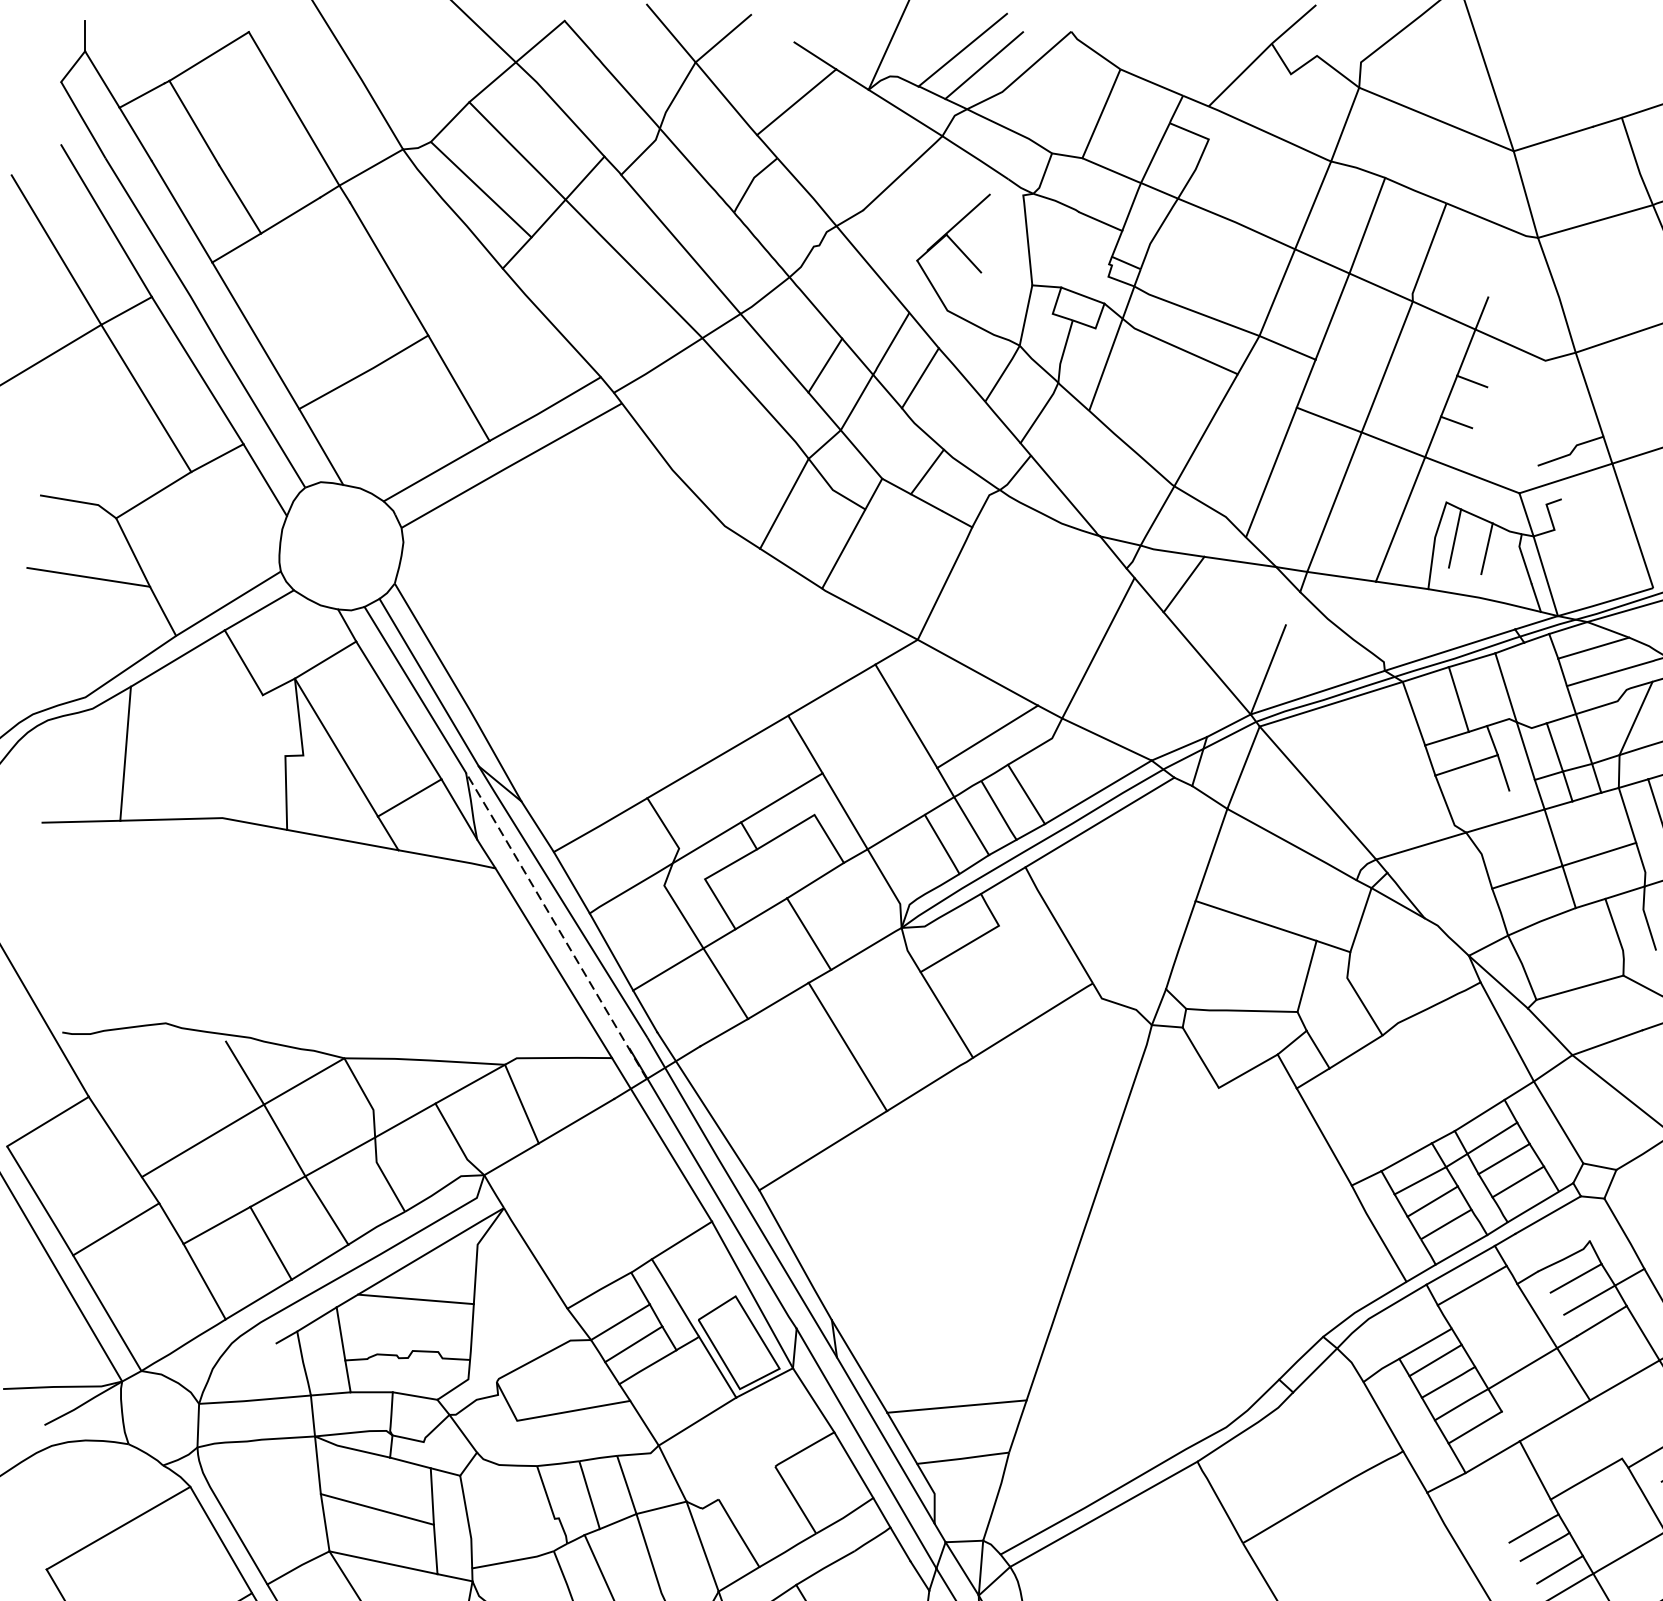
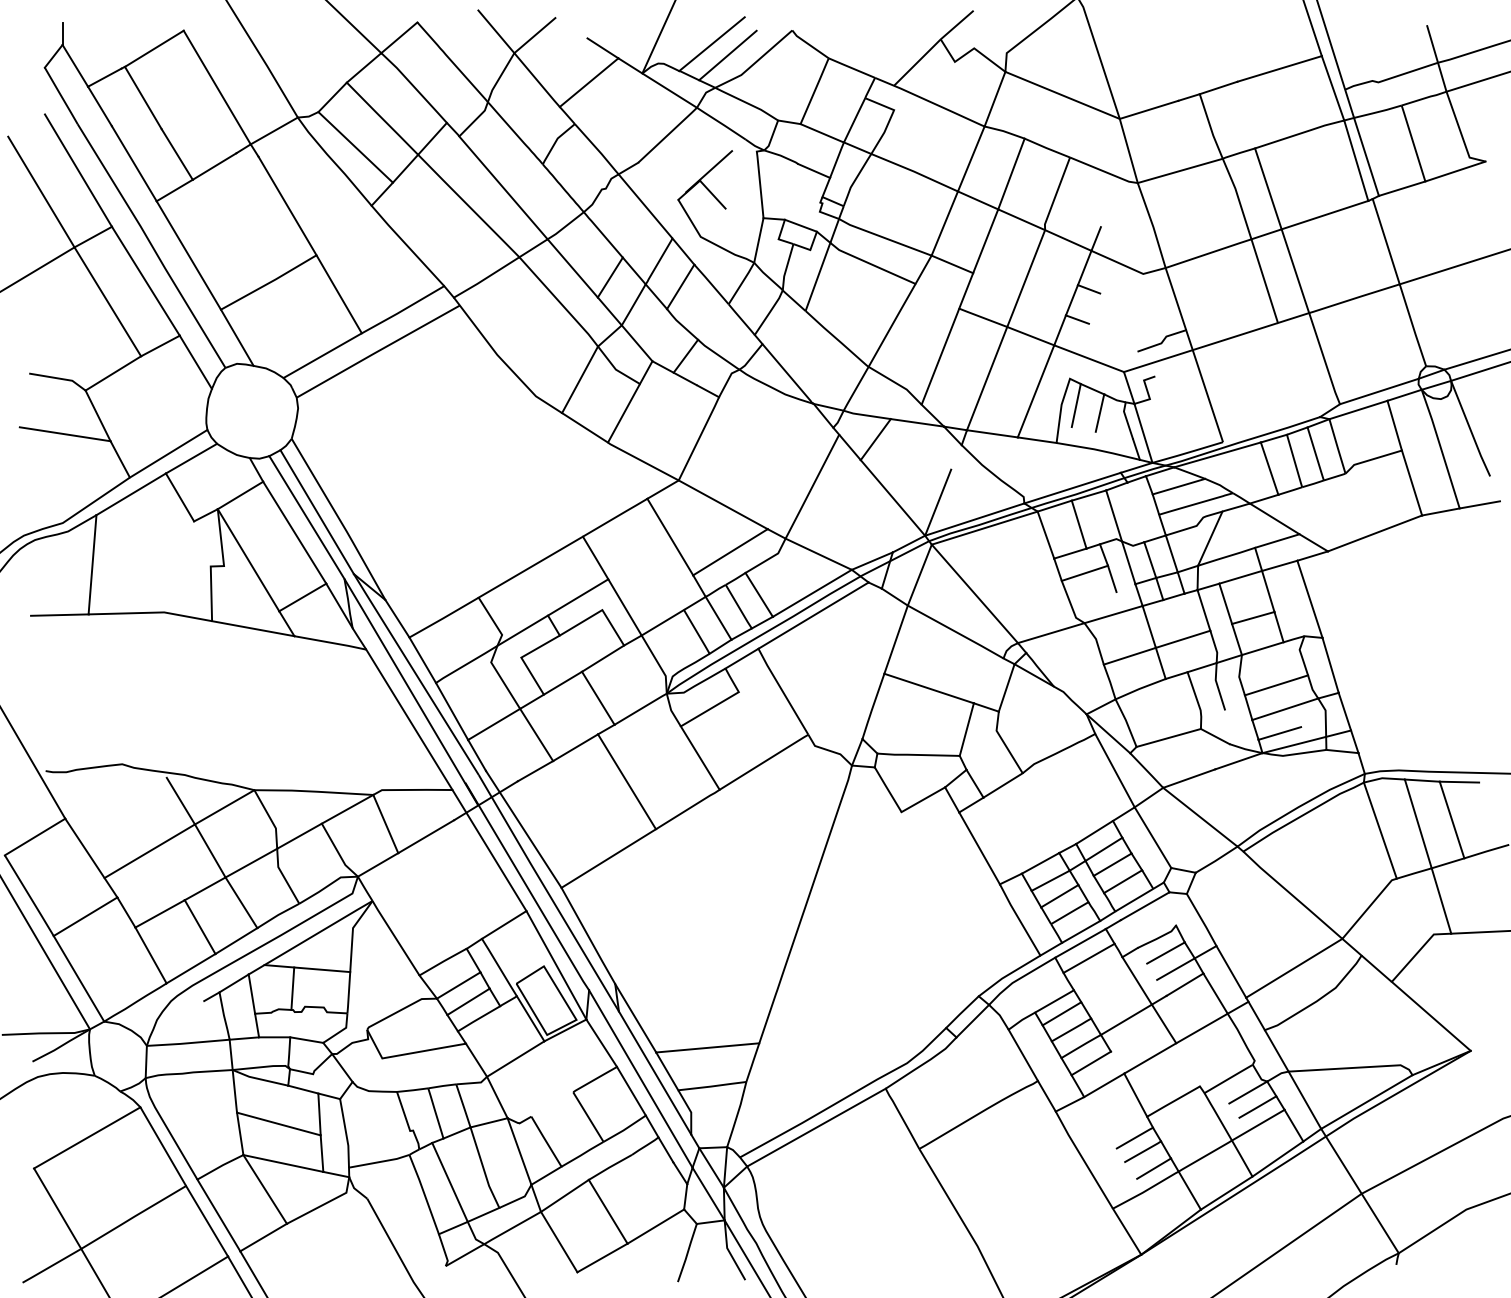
line: (556, 924) -> (411, 691), dashed -> solid
line: (395, 1326) -> (292, 988), added

